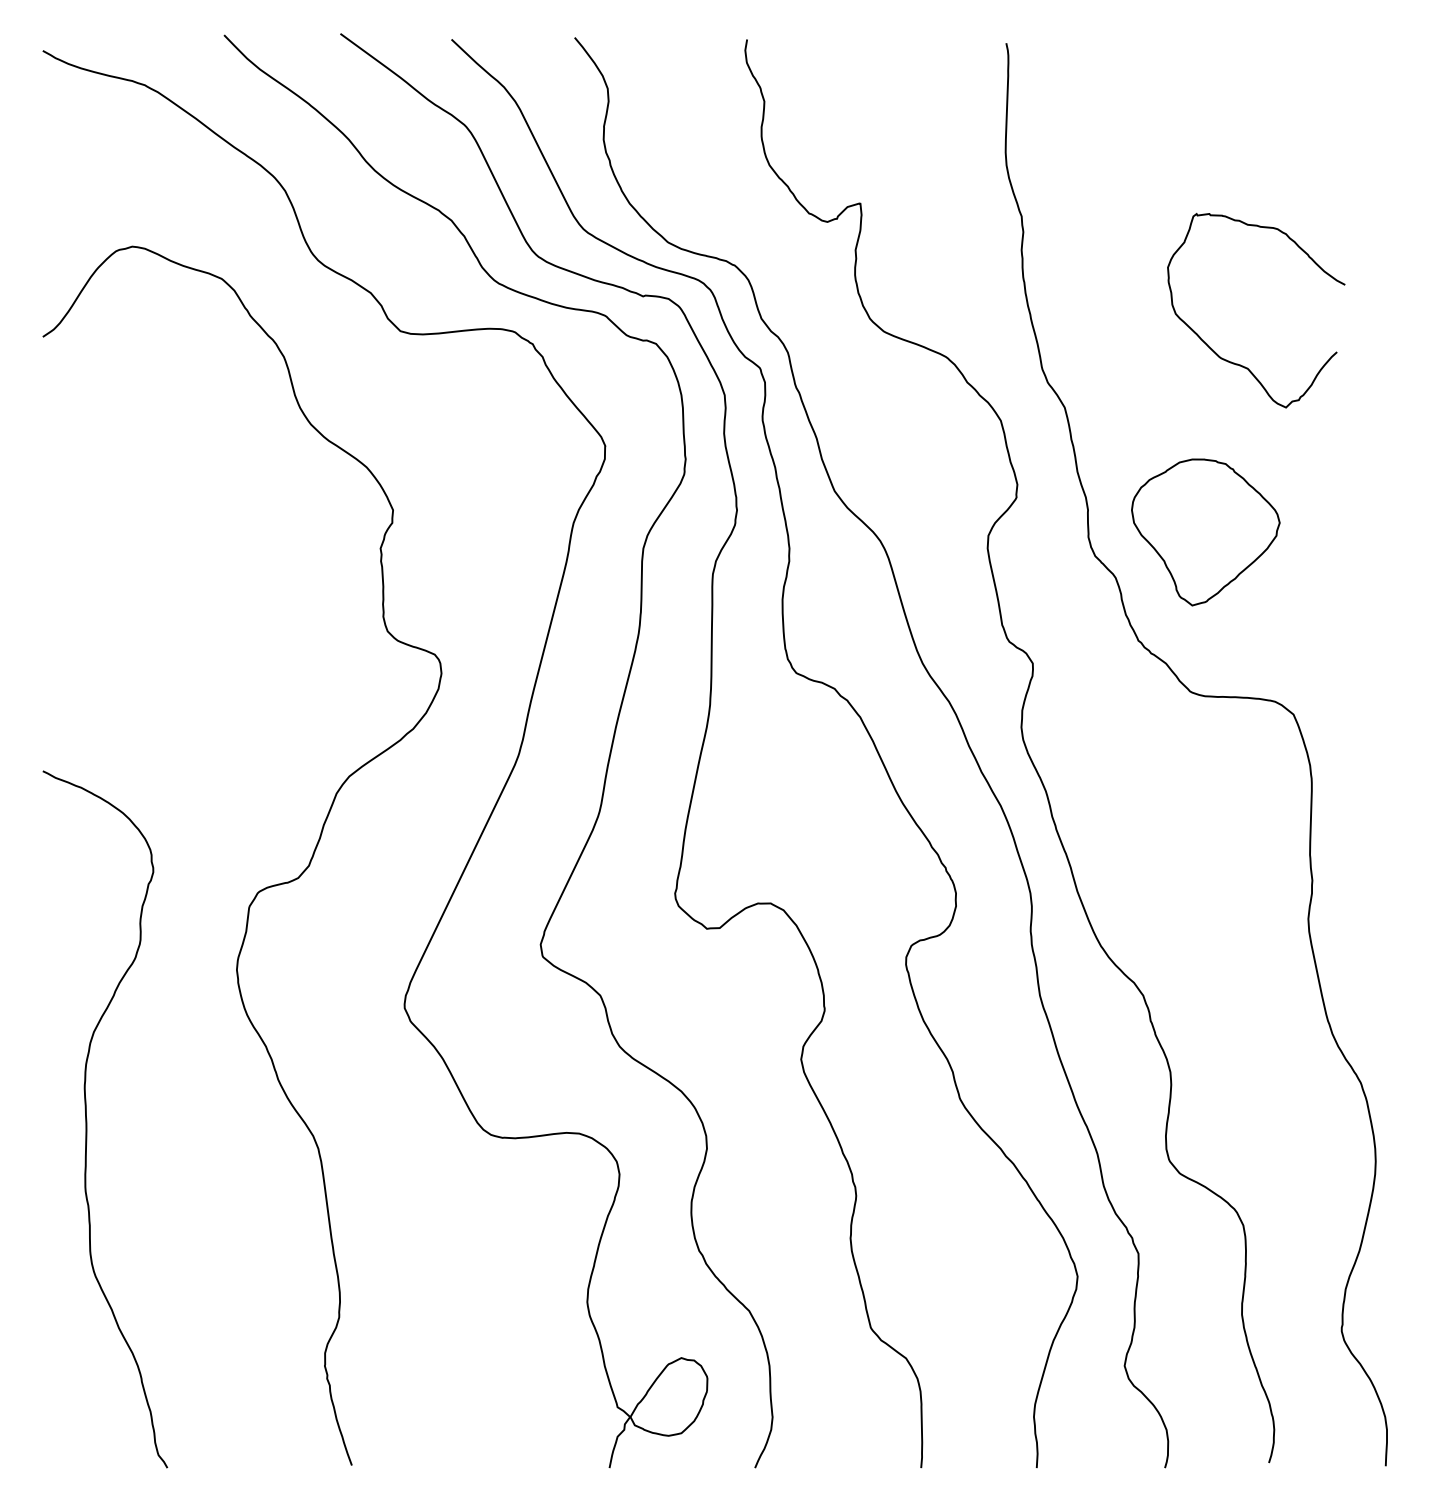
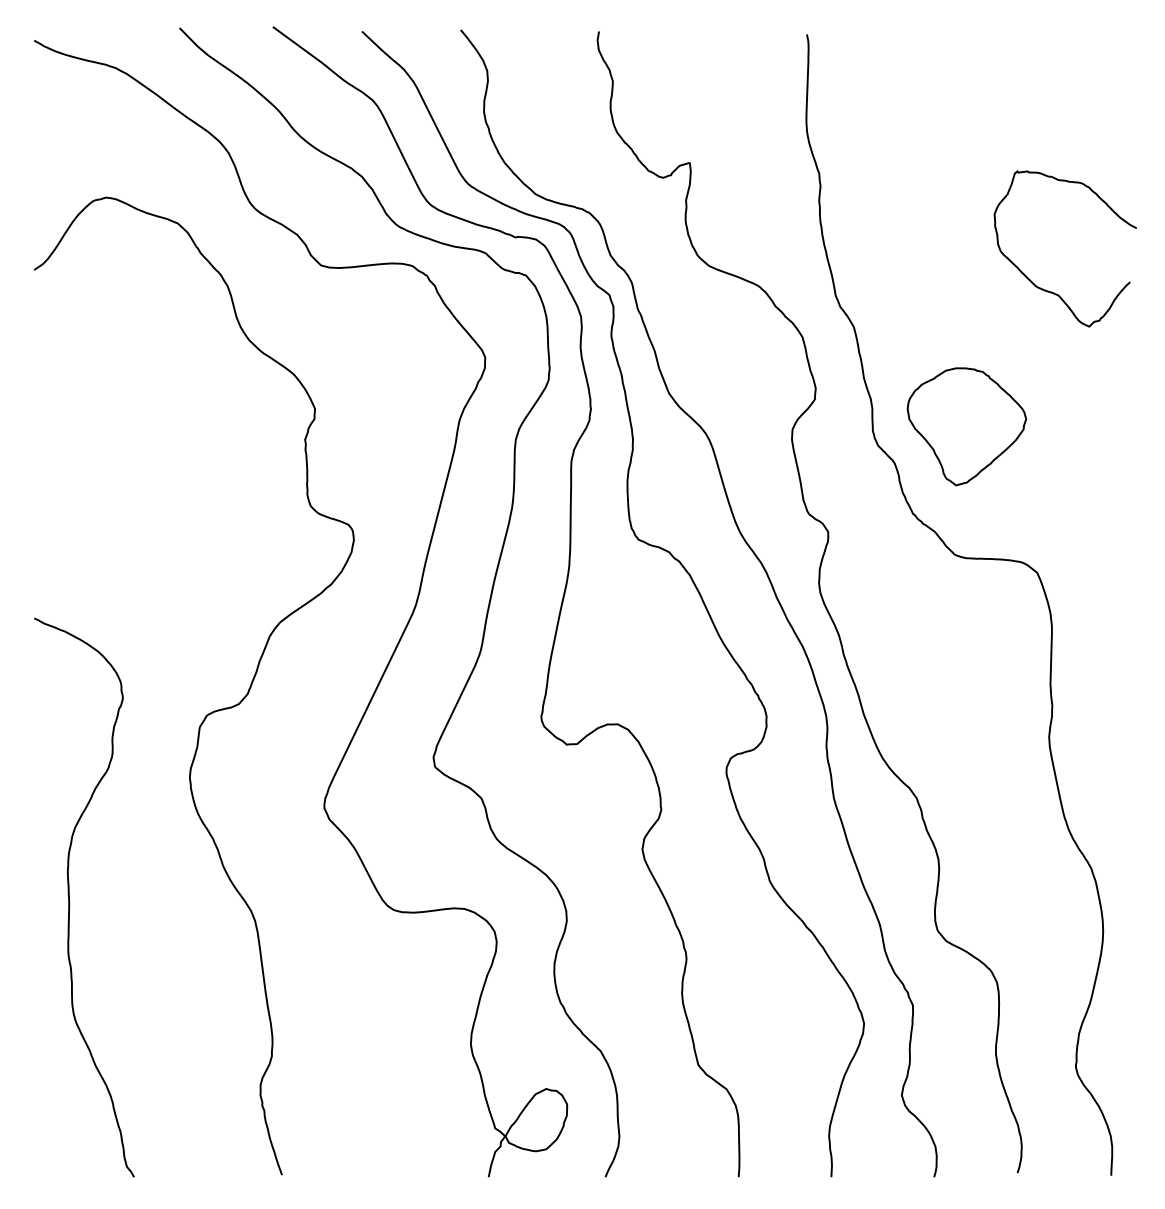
curve: (1240, 363) -> (1052, 291), moved

